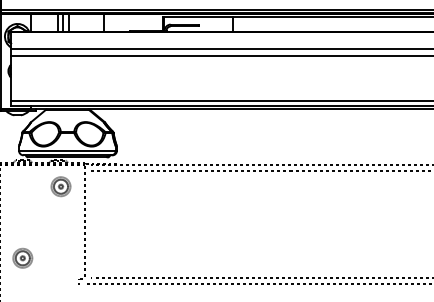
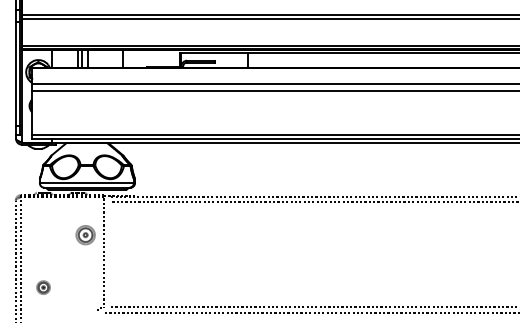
part: (60, 187) -> (85, 235), moved
part: (22, 258) -> (43, 287), size x0.7

